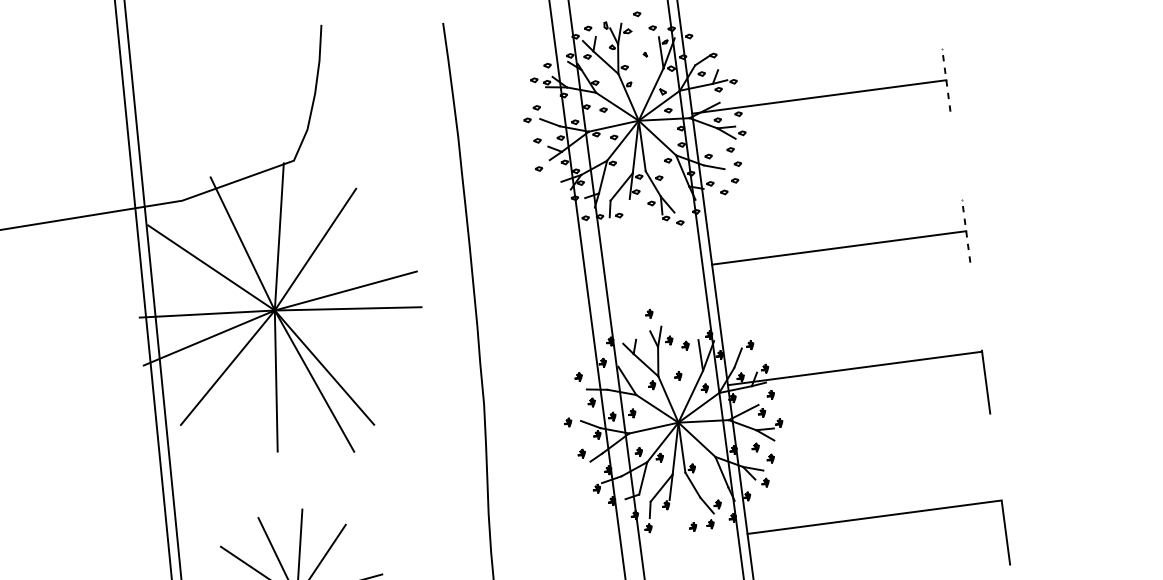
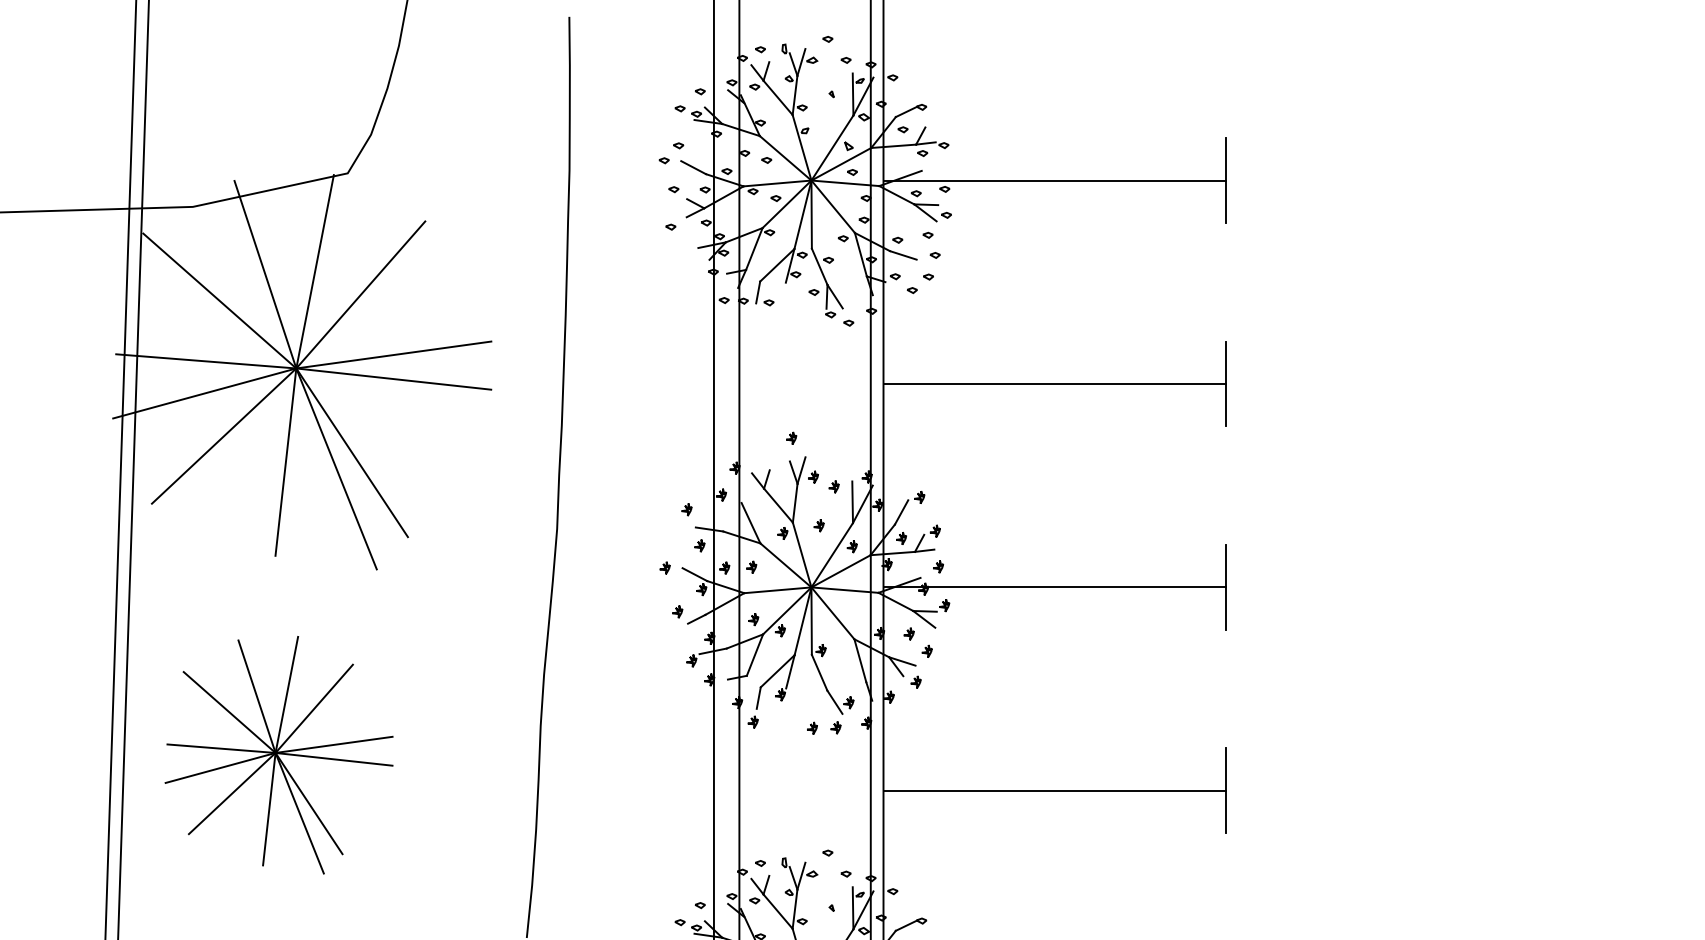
line: (946, 80) -> (1225, 180), dashed -> solid
line: (965, 230) -> (1225, 383), dashed -> solid
line: (854, 368) -> (1054, 587), moved
line: (874, 516) -> (1054, 790), moved

